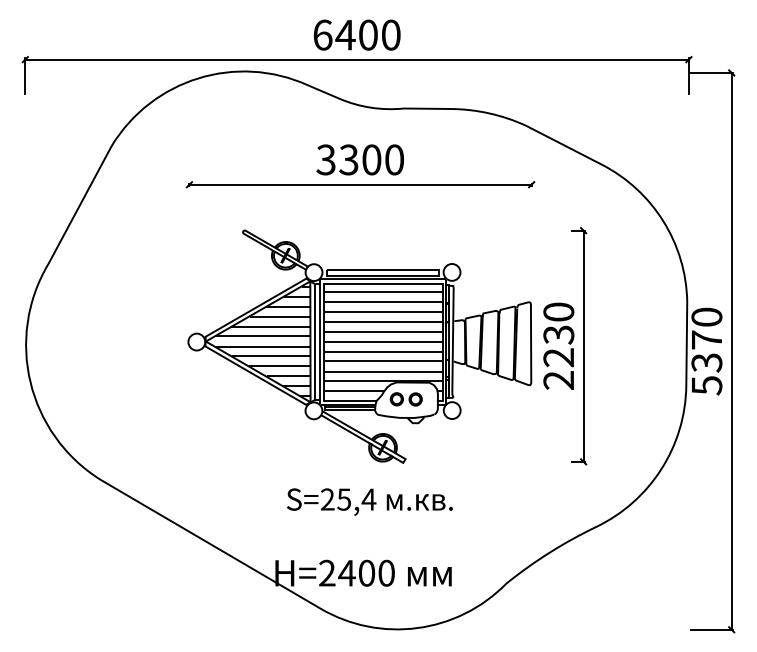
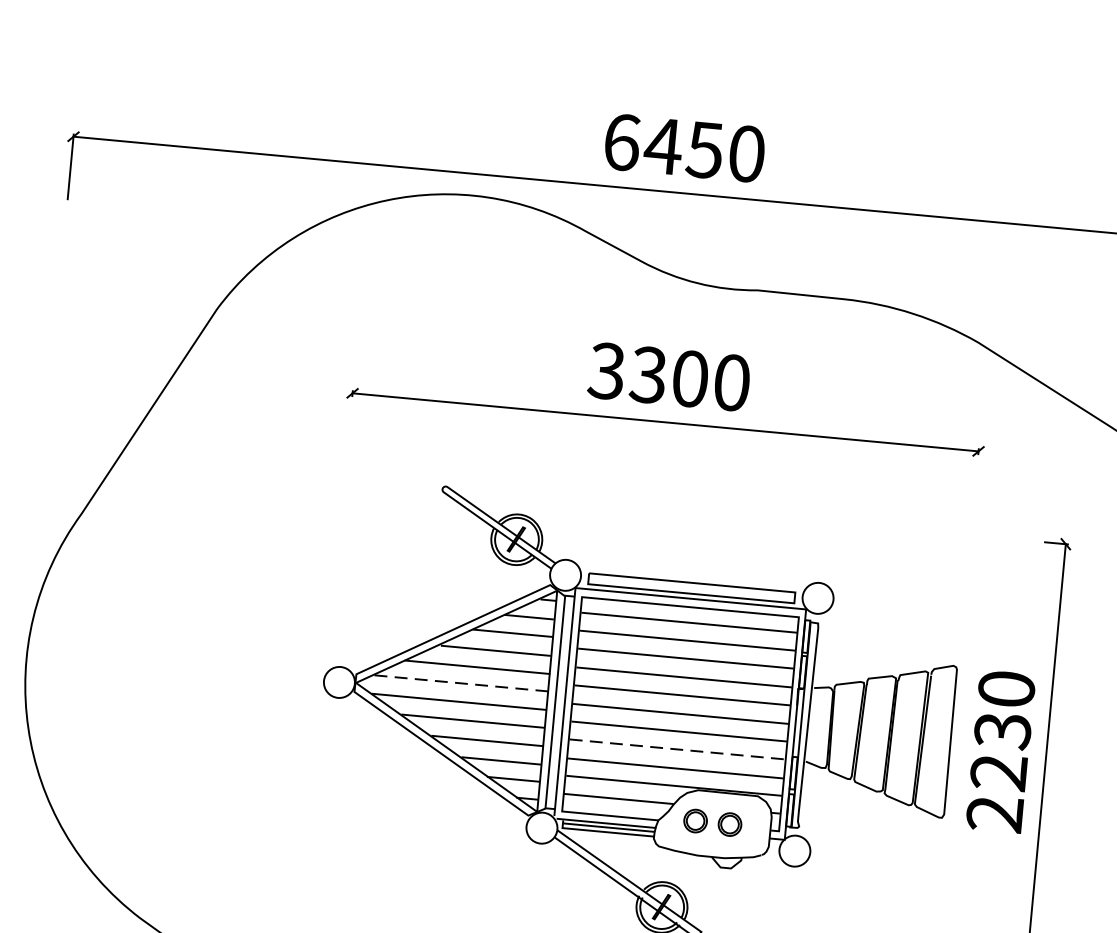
text: (367, 34) -> (703, 148), 6400 -> 6450
line: (262, 336) -> (460, 683), solid -> dashed
line: (383, 361) -> (677, 749), solid -> dashed

